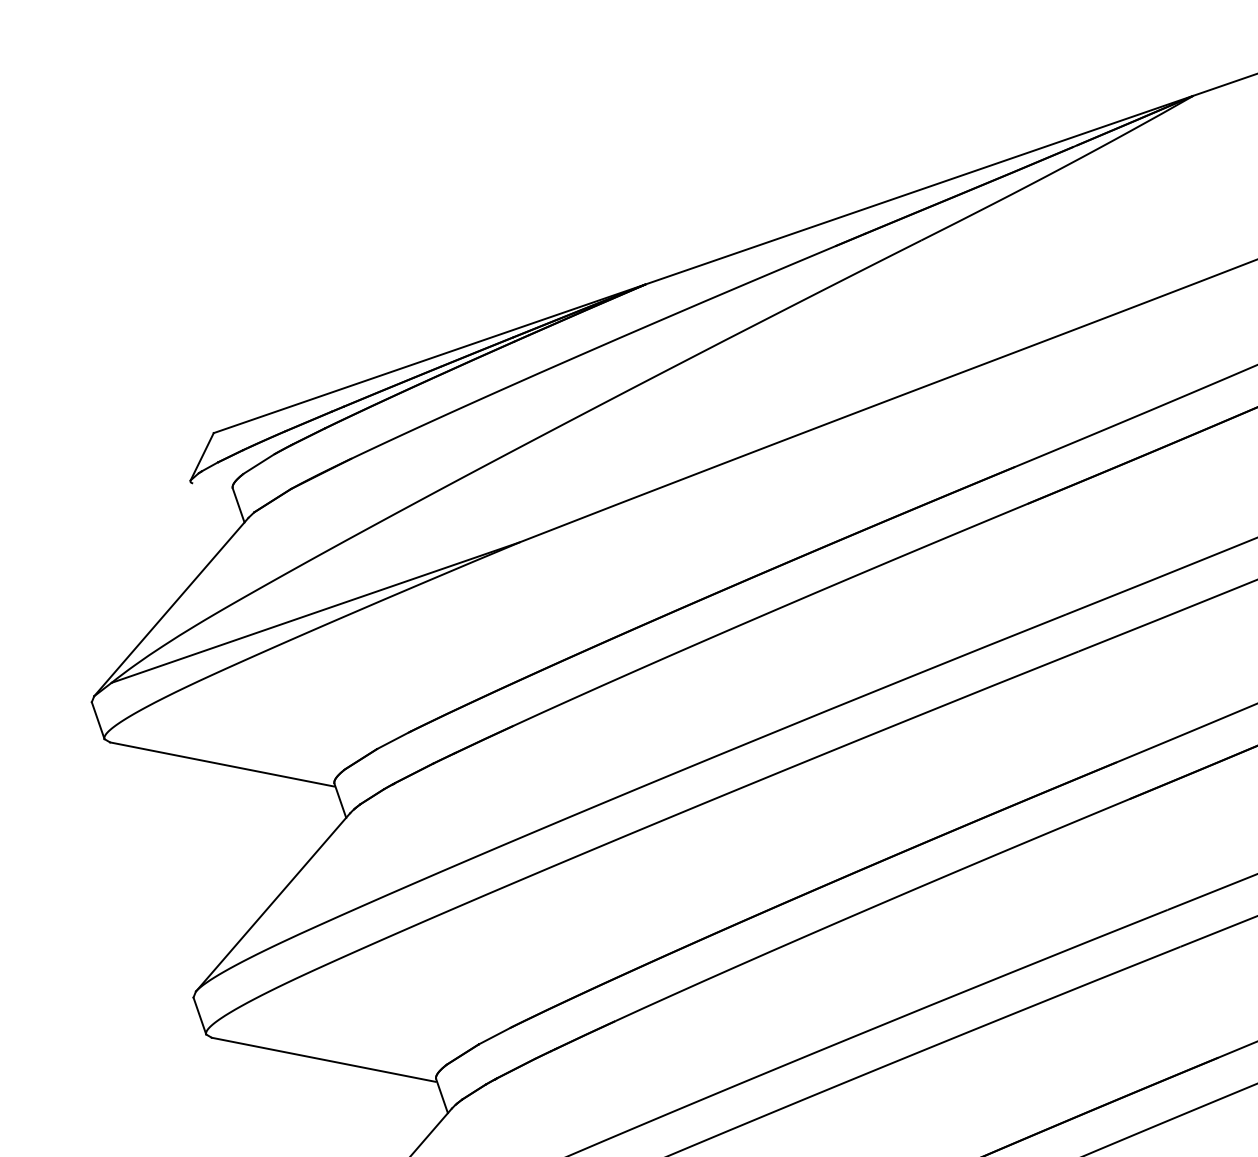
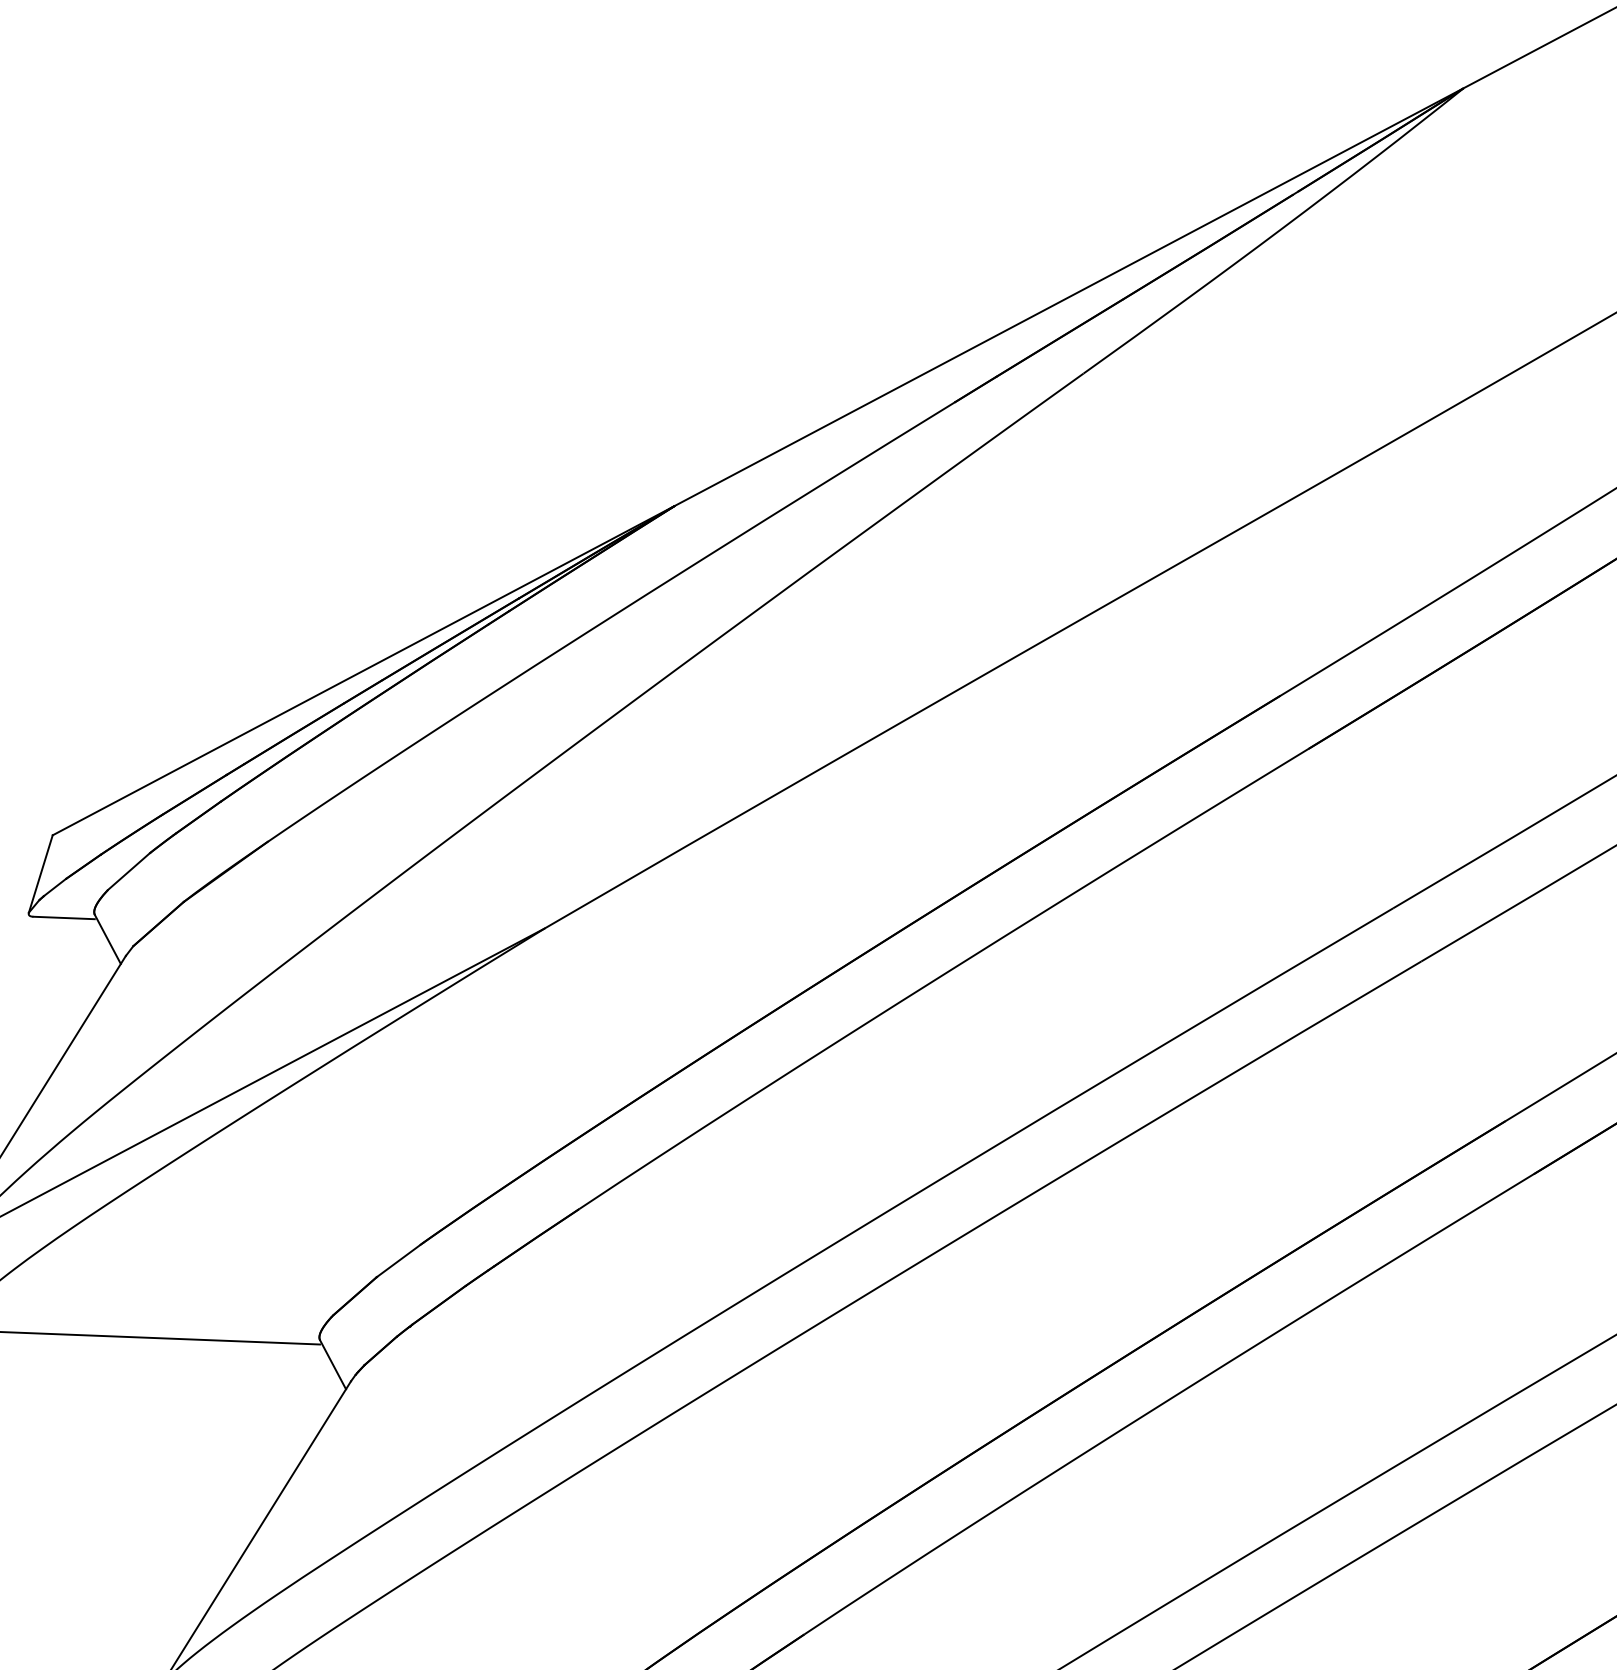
line: (212, 487) -> (63, 918), added

